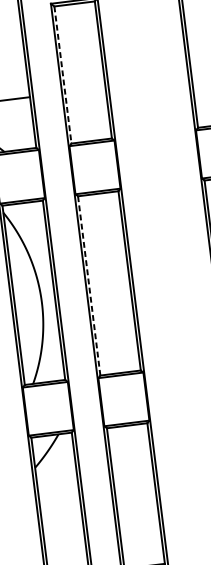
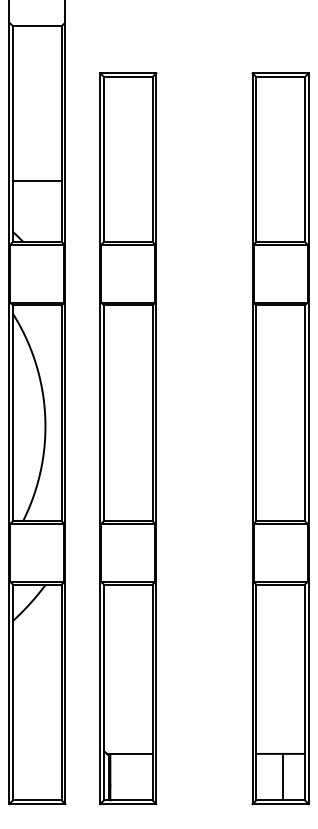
line: (63, 75) -> (104, 160), dashed -> solid
line: (89, 286) -> (104, 413), dashed -> solid

